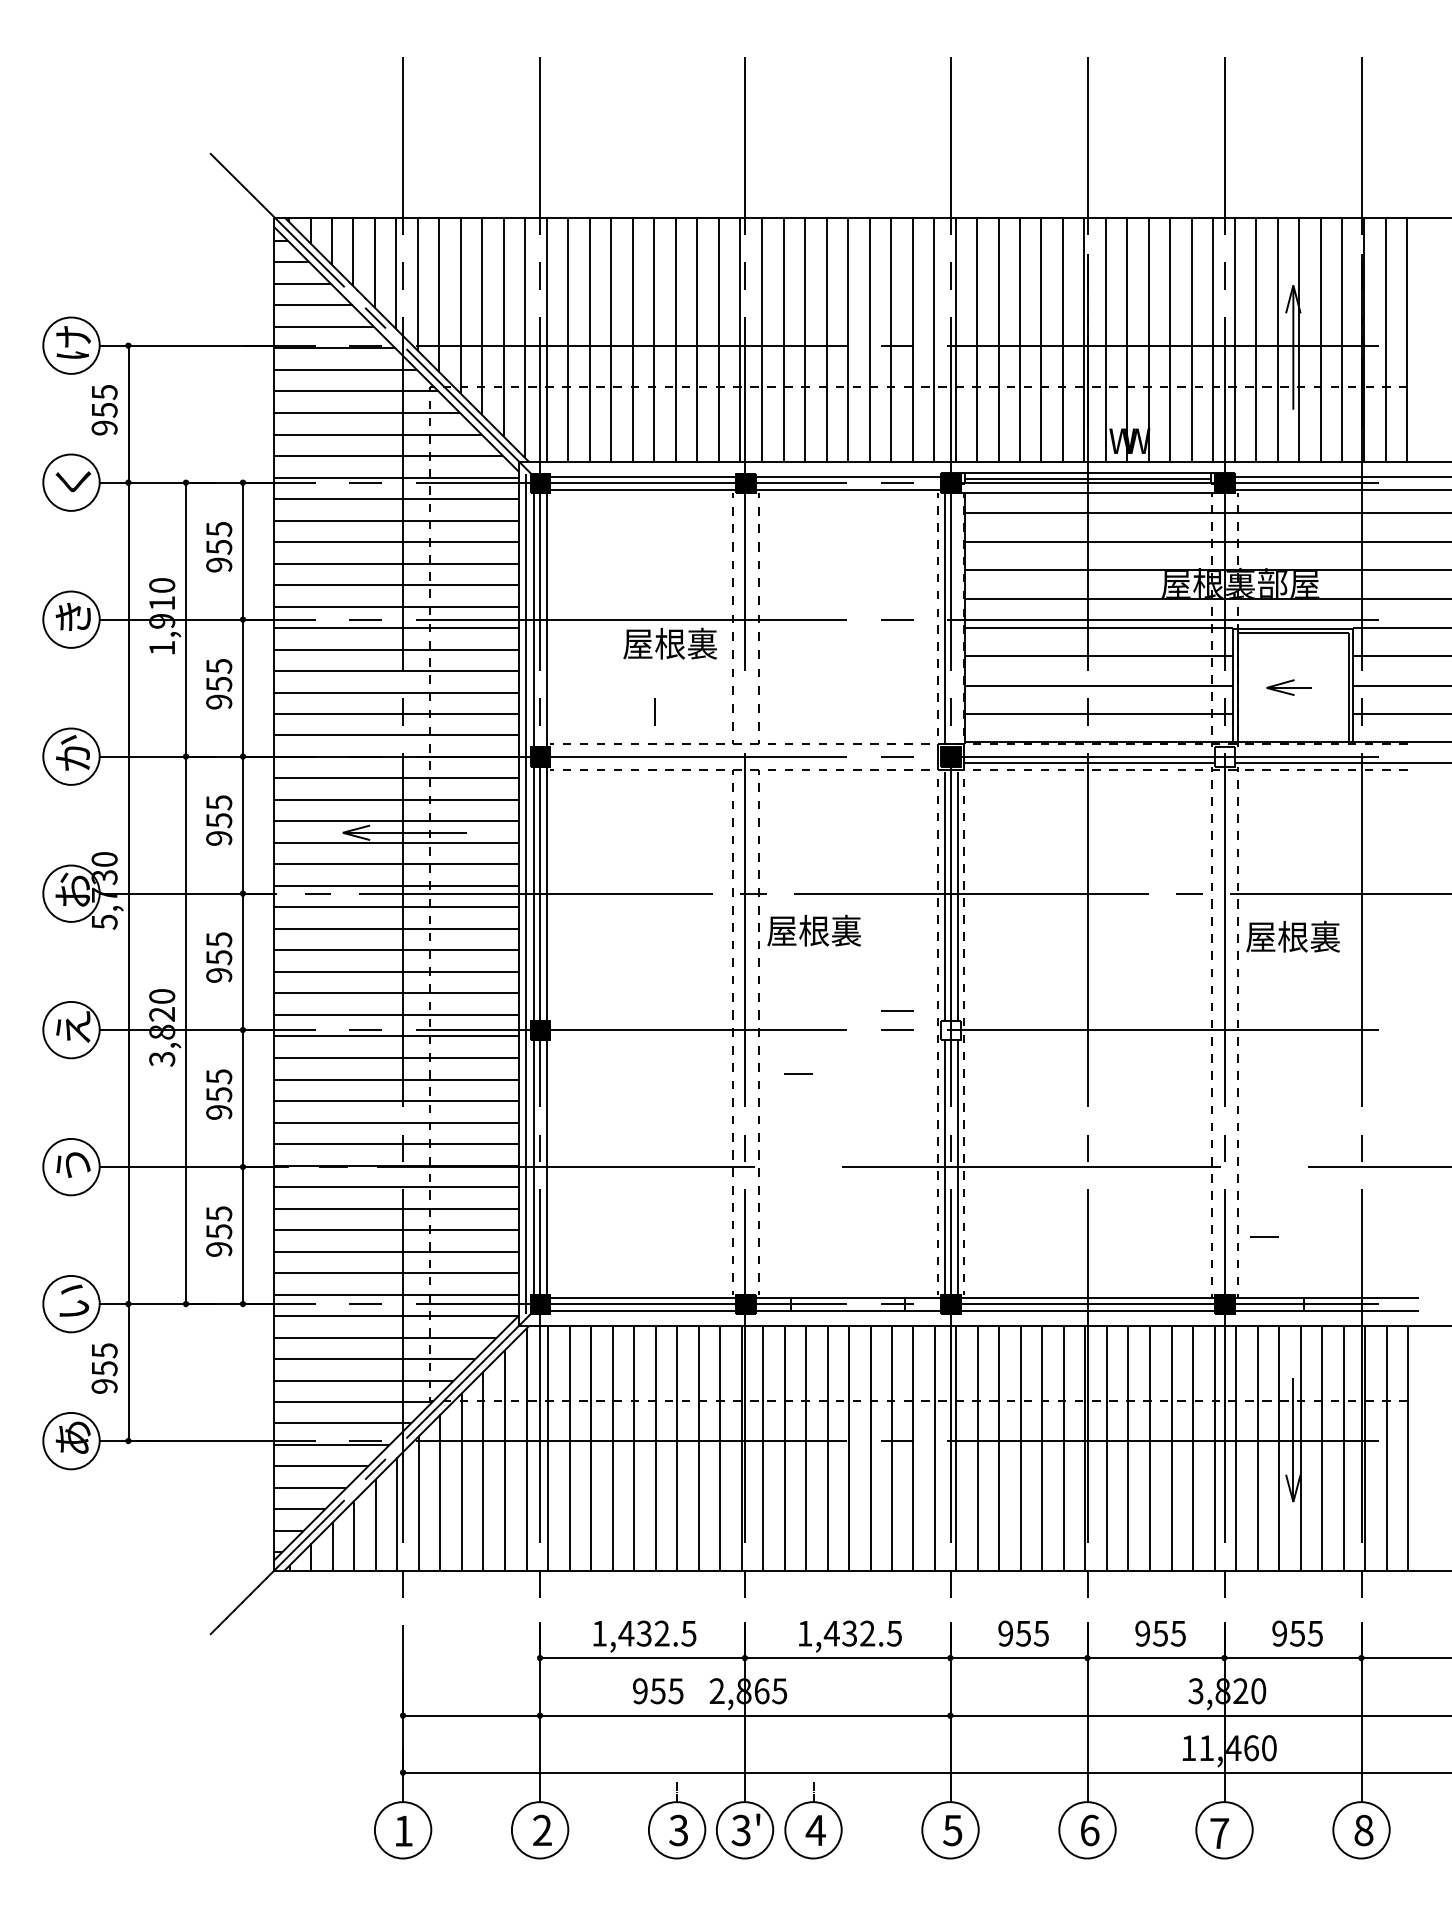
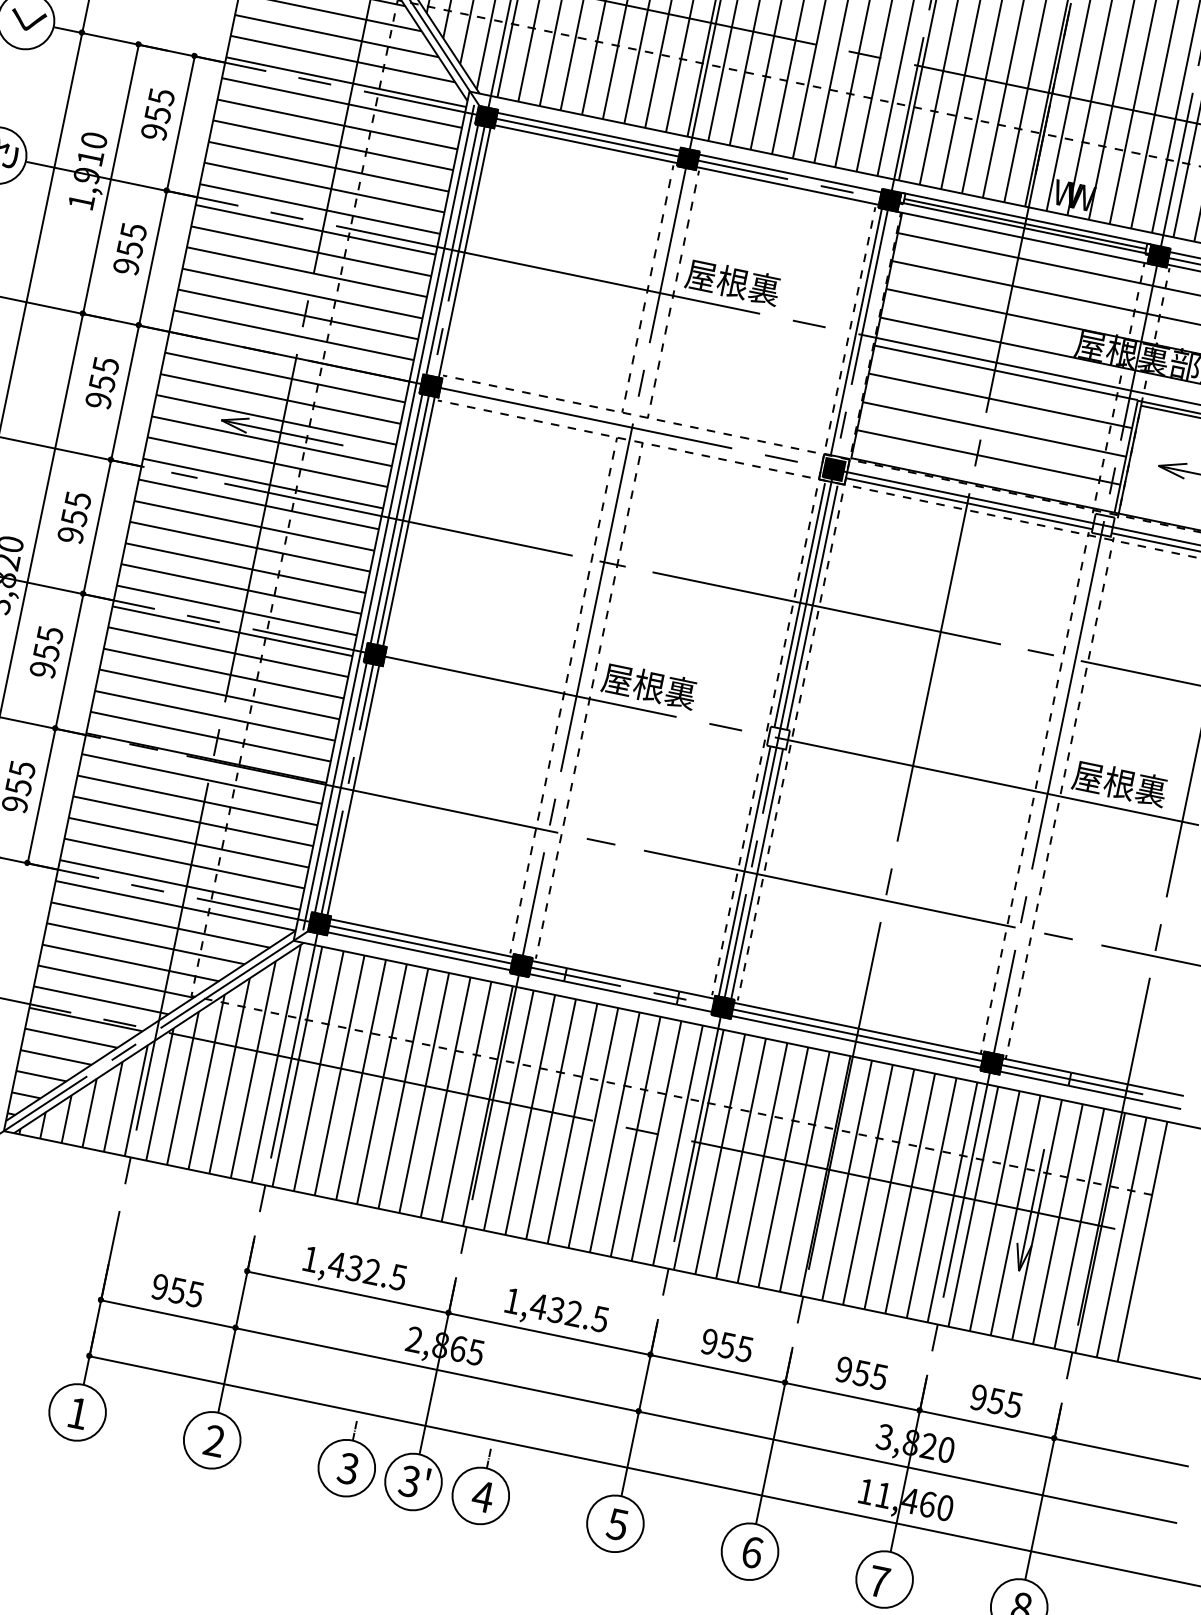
text: (670, 643) -> (733, 282), moved
line: (654, 711) -> (640, 382), moved
text: (814, 930) -> (649, 685), moved
text: (1292, 936) -> (1119, 783), moved
line: (897, 1010) -> (730, 707), removed
line: (798, 1073) -> (601, 840), moved
line: (1264, 1236) -> (1058, 935), moved
text: (658, 1691) -> (177, 1291), moved

